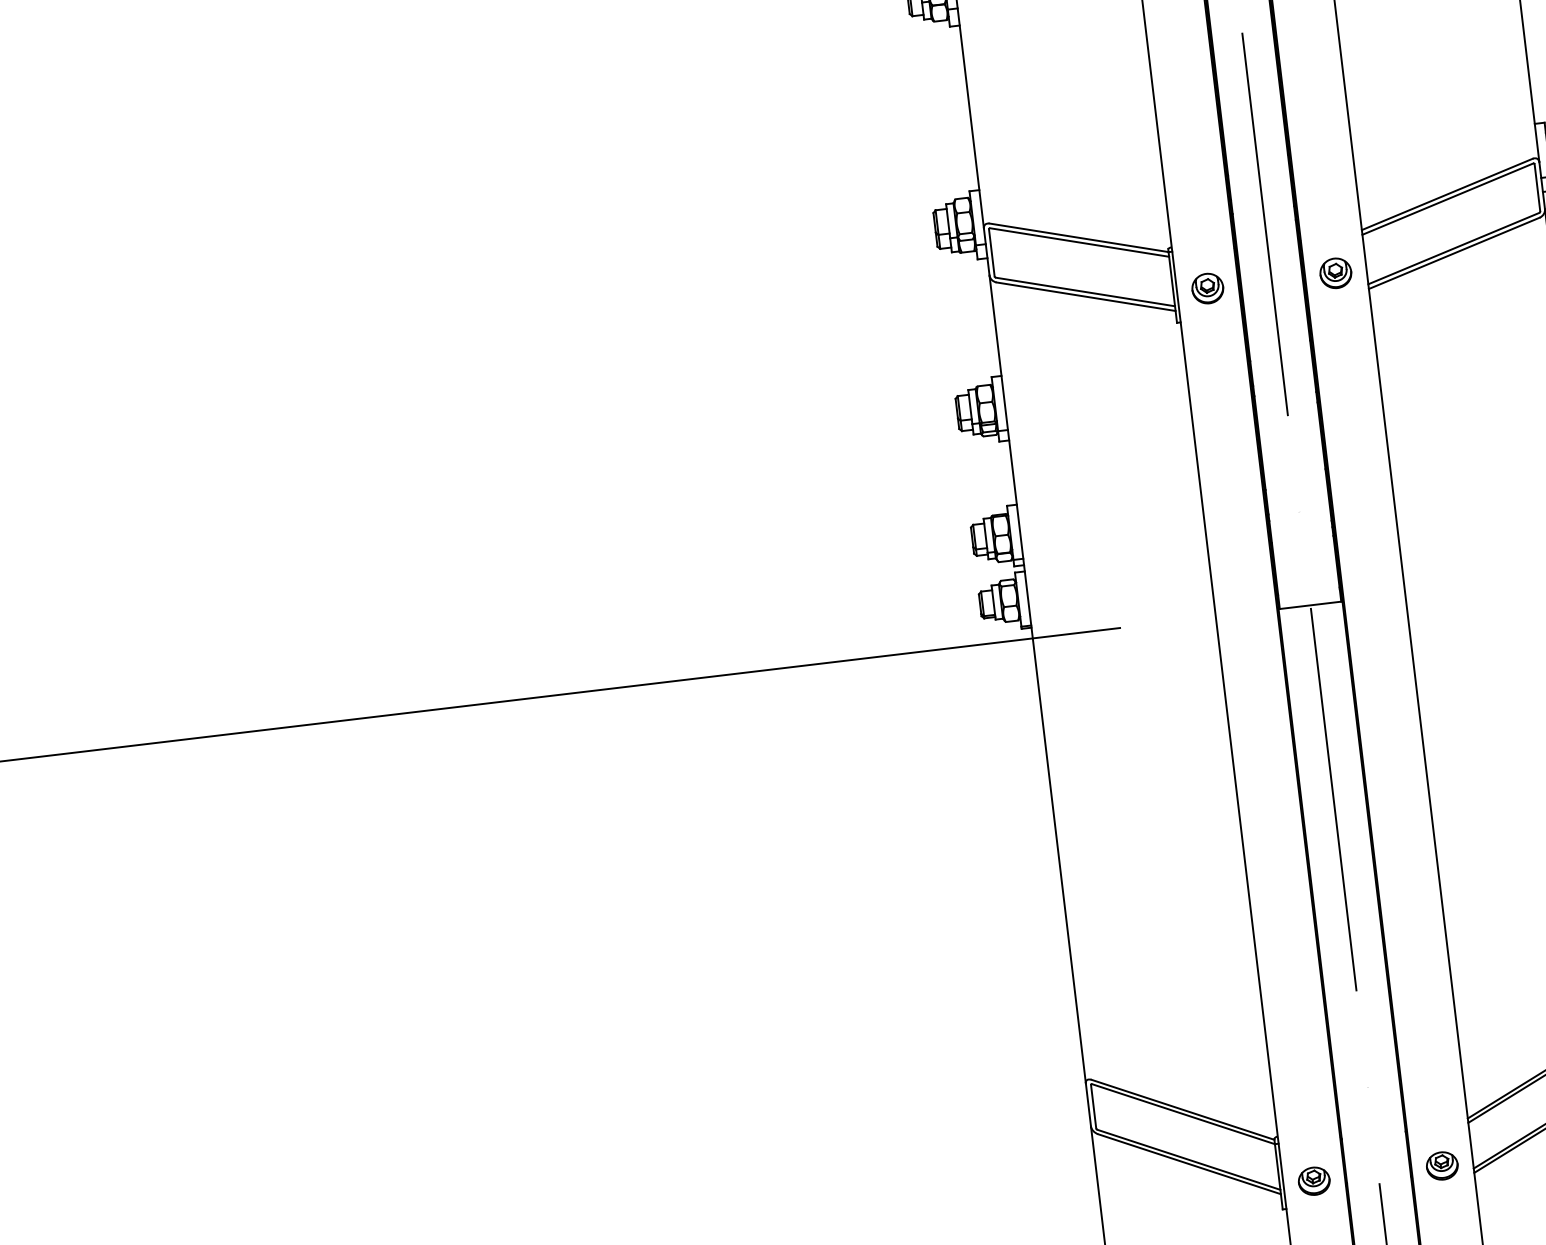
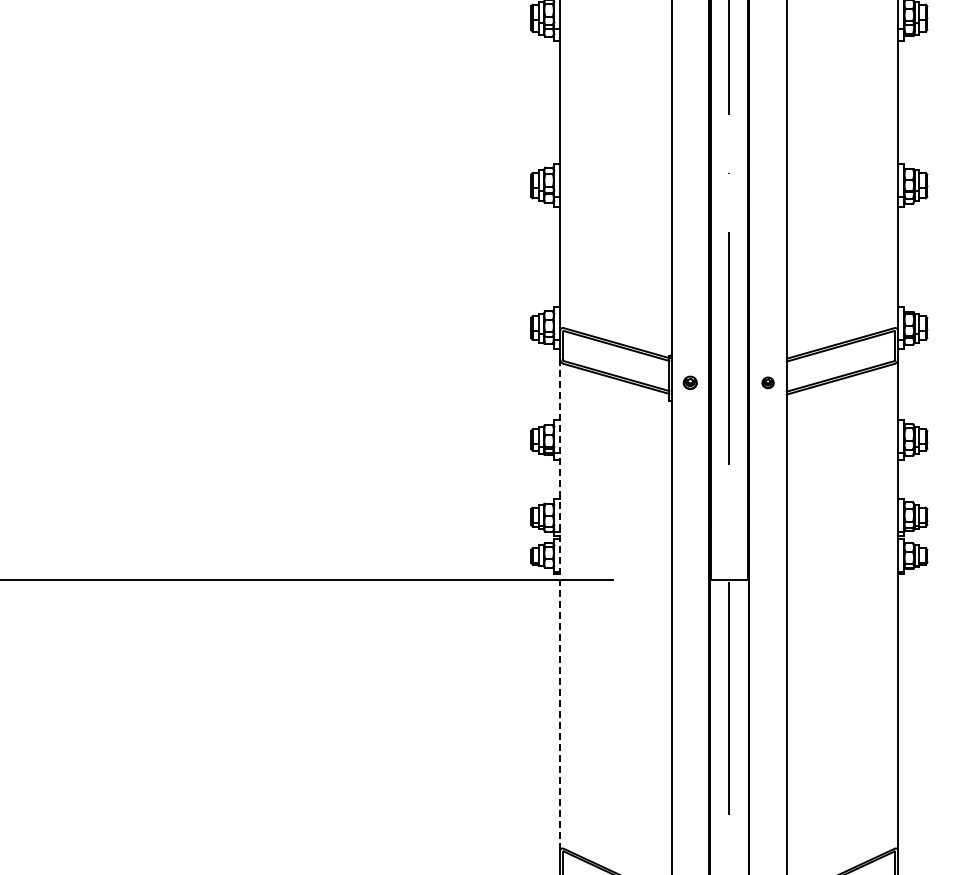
part: (1334, 272) -> (767, 382), size x0.6
part: (1208, 288) -> (690, 382), size x0.7
line: (1037, 678) -> (560, 604), solid -> dashed

